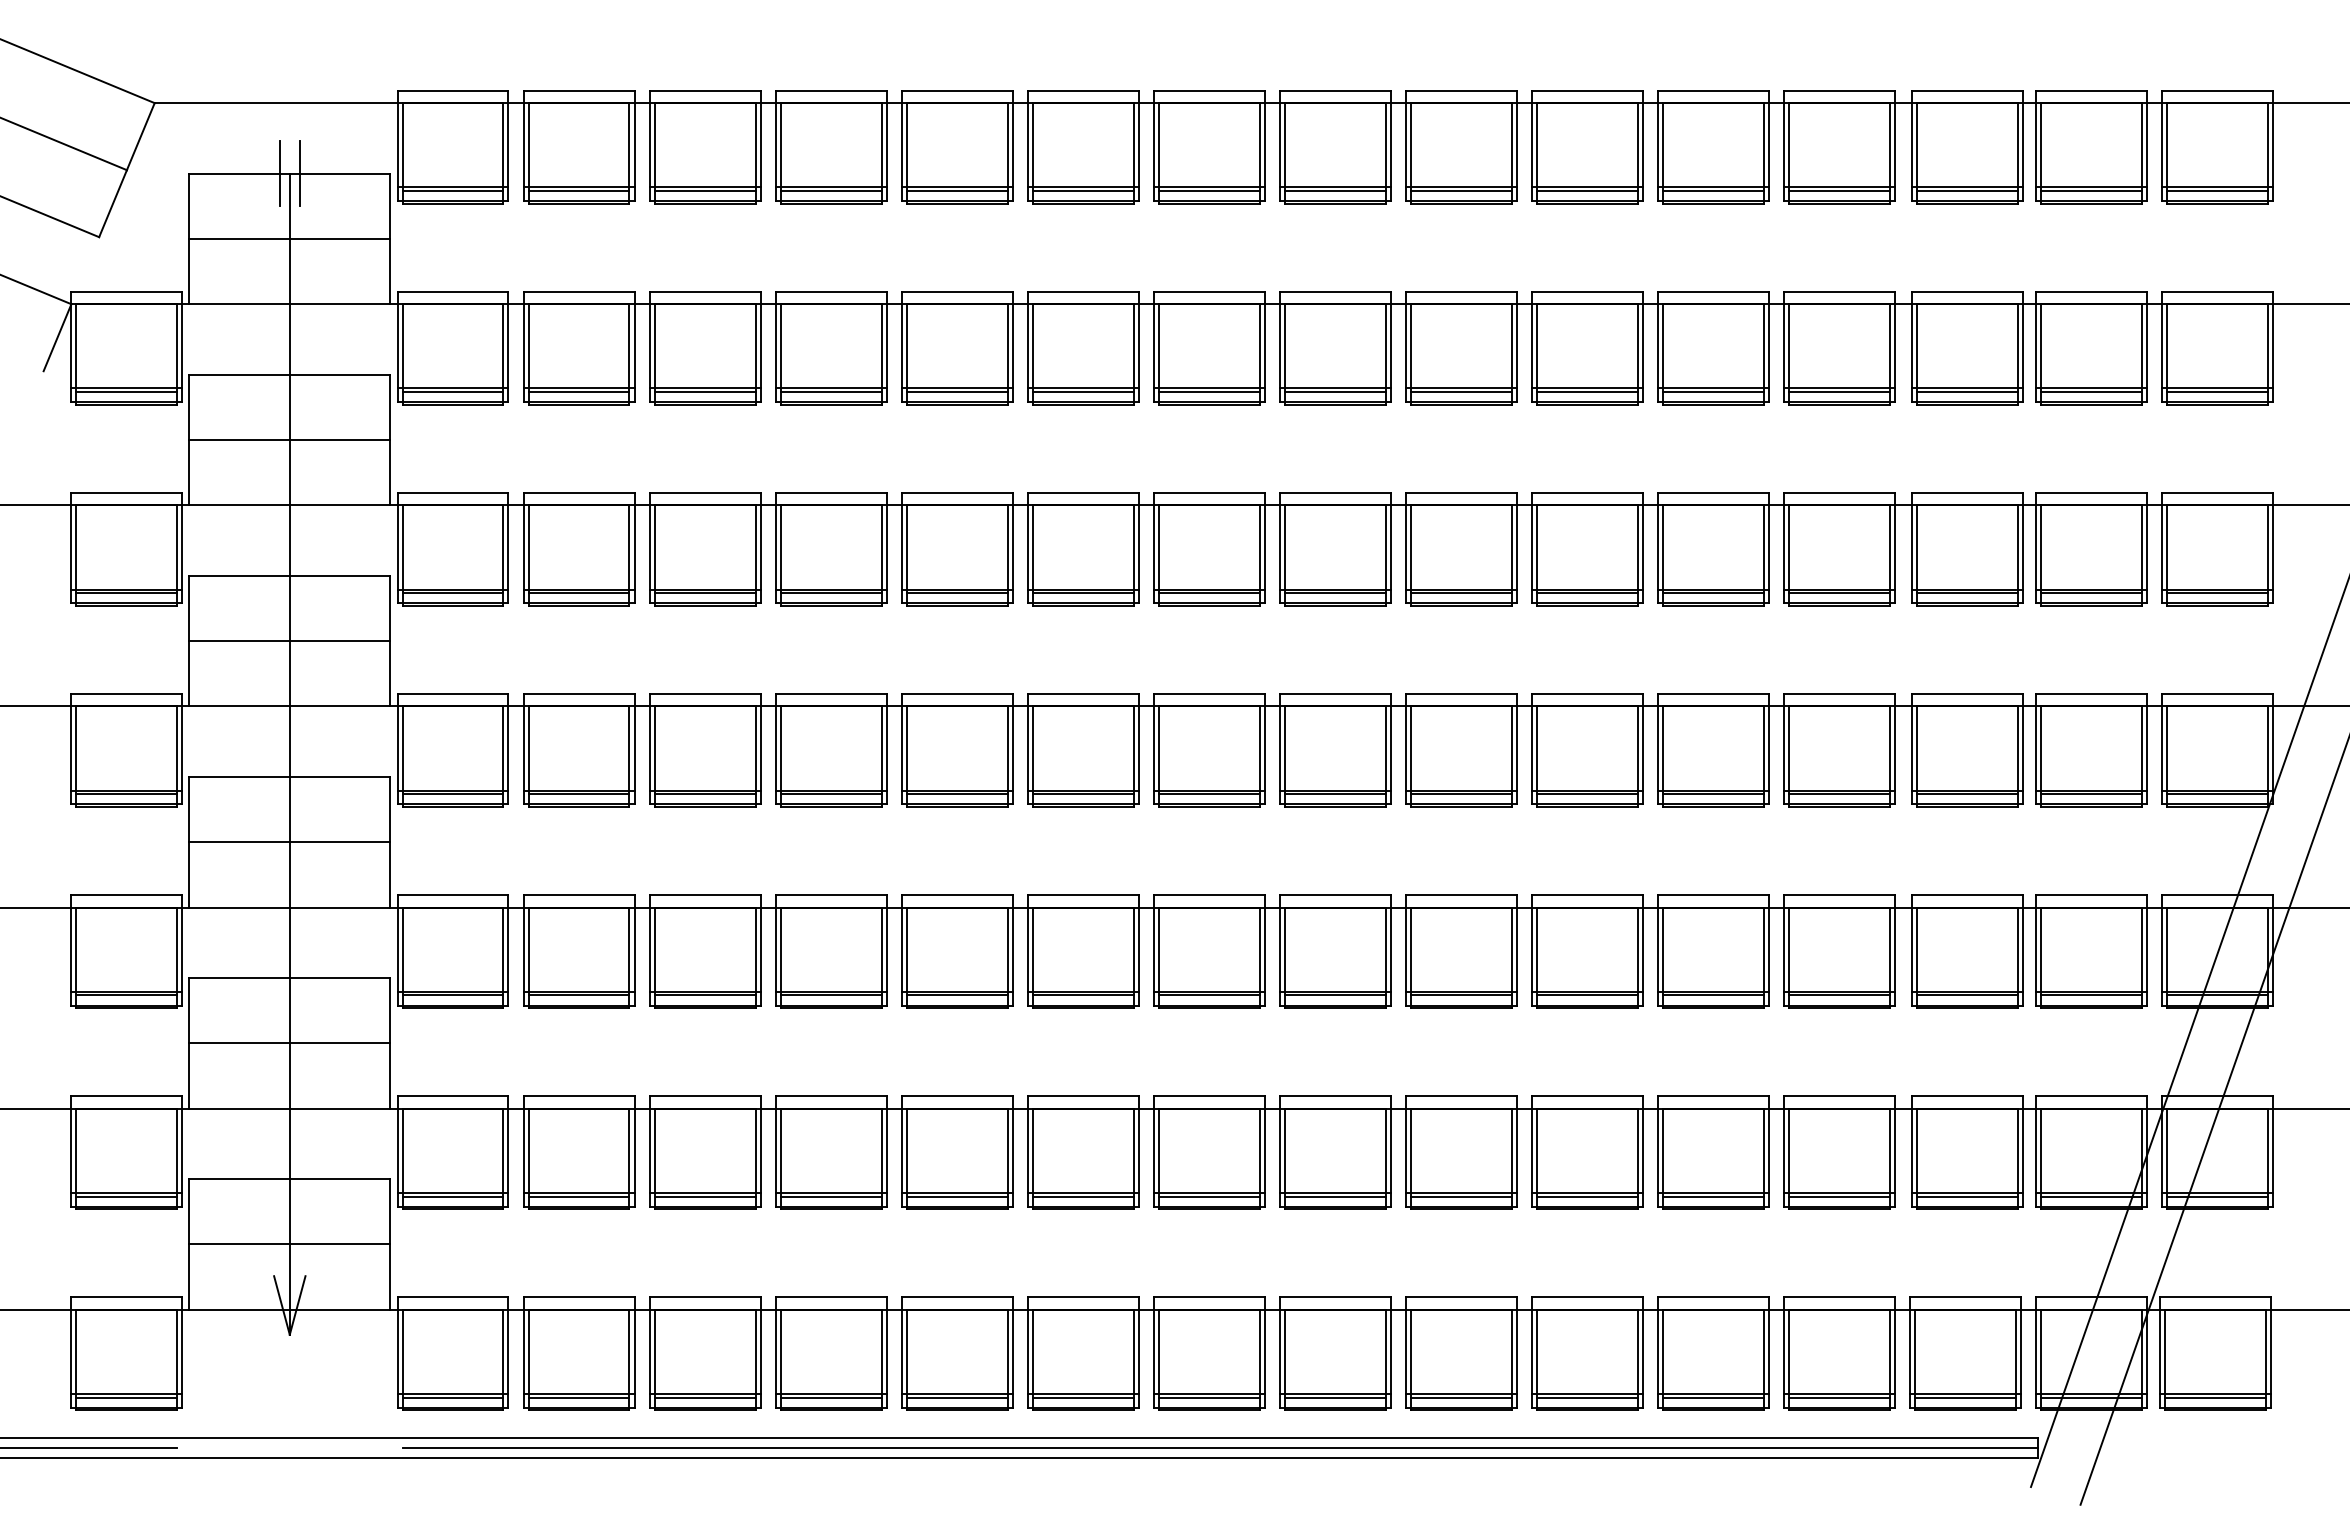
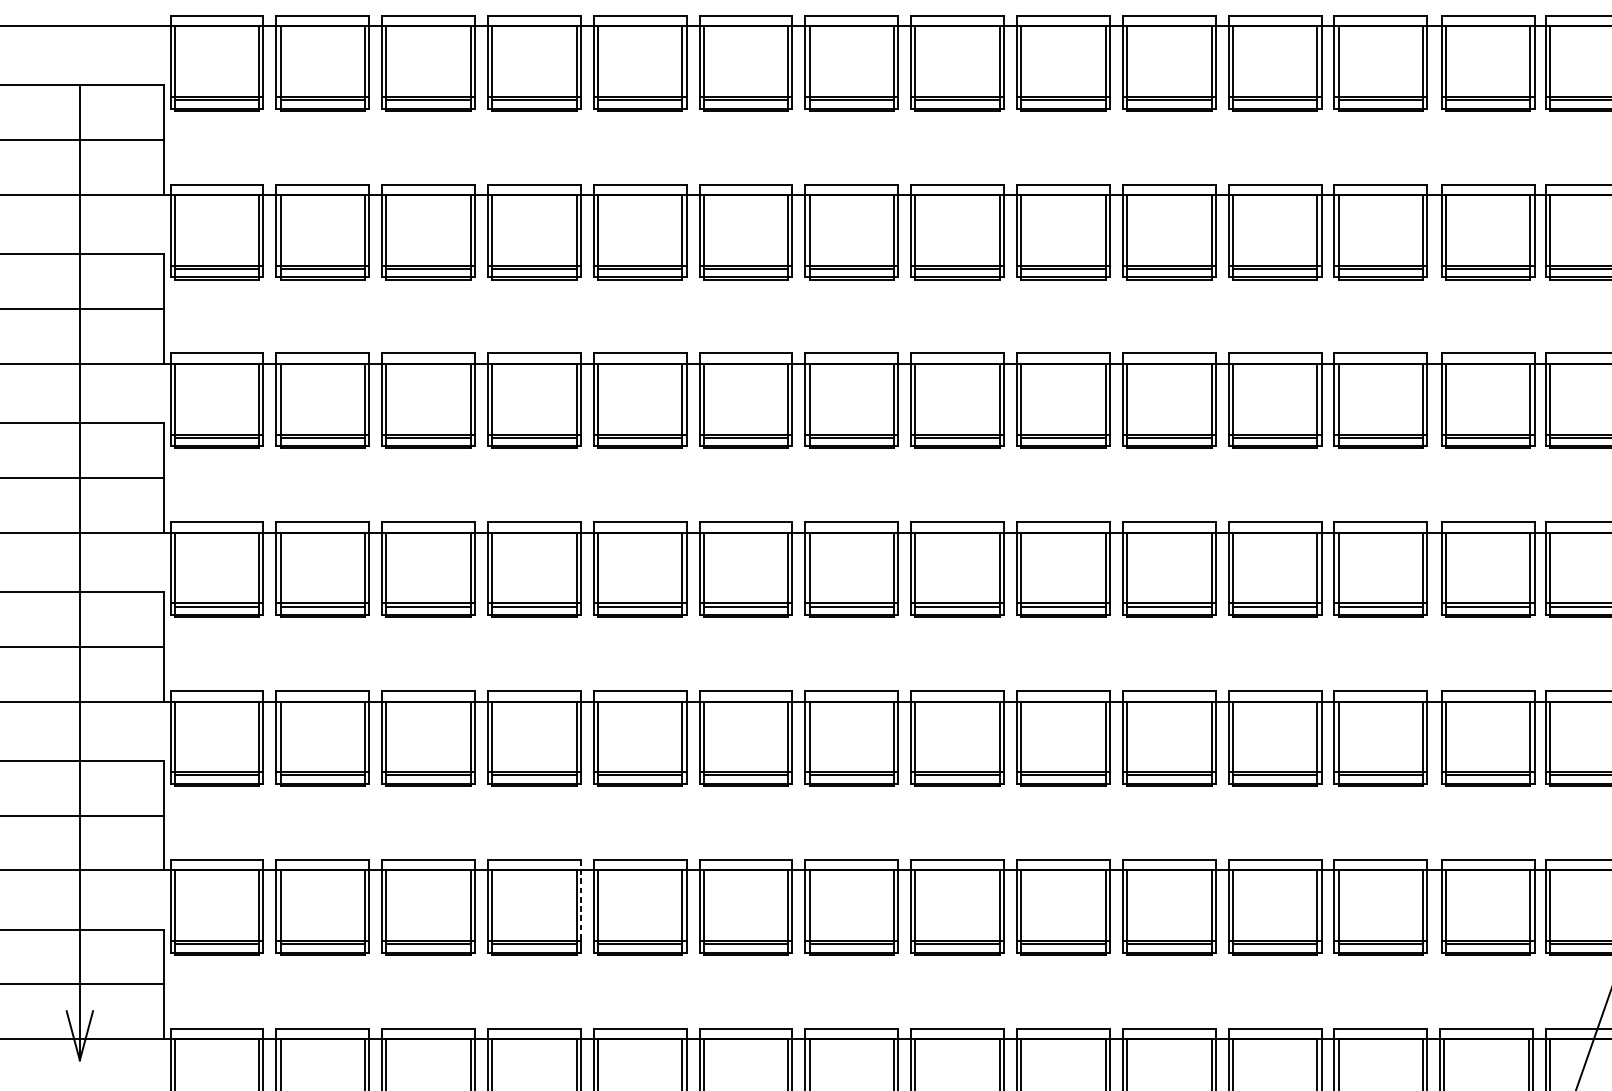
line: (279, 173) -> (71, 85), removed
line: (299, 173) -> (88, 85), removed
line: (886, 1144) -> (580, 900), solid -> dashed

